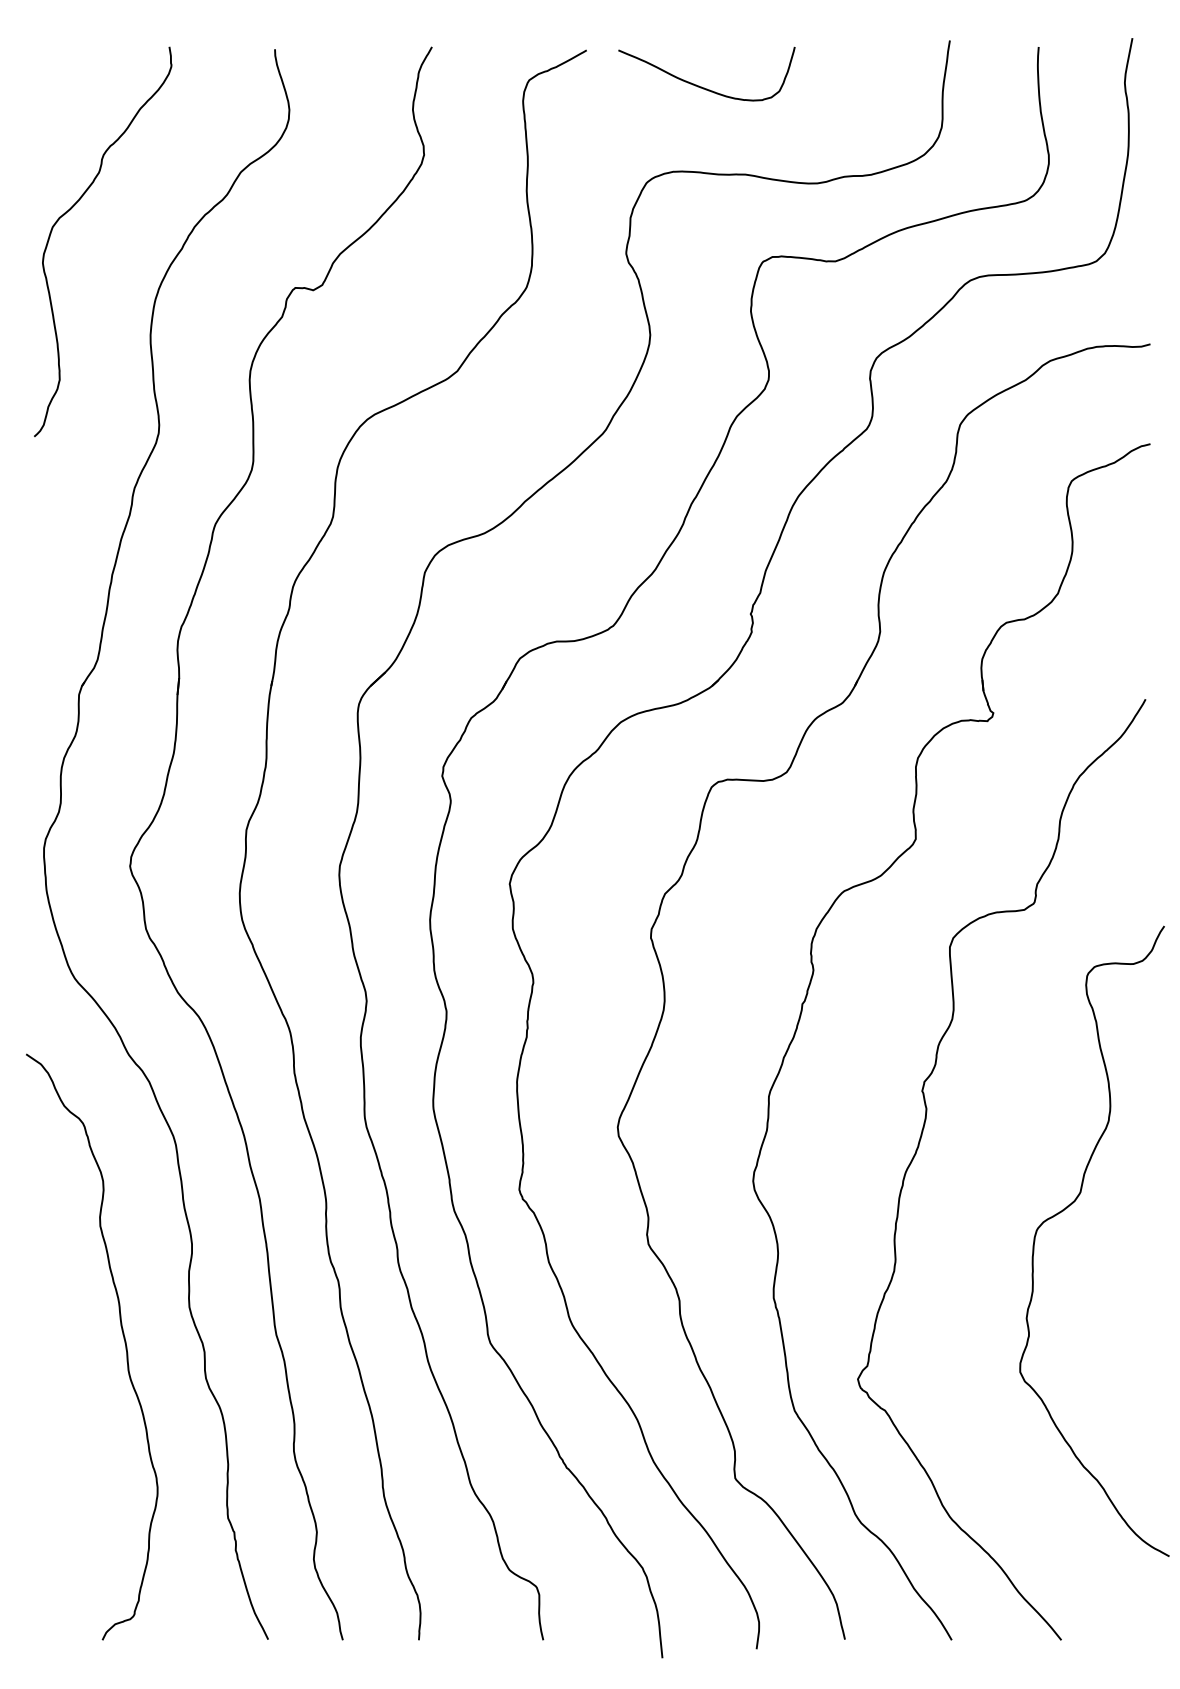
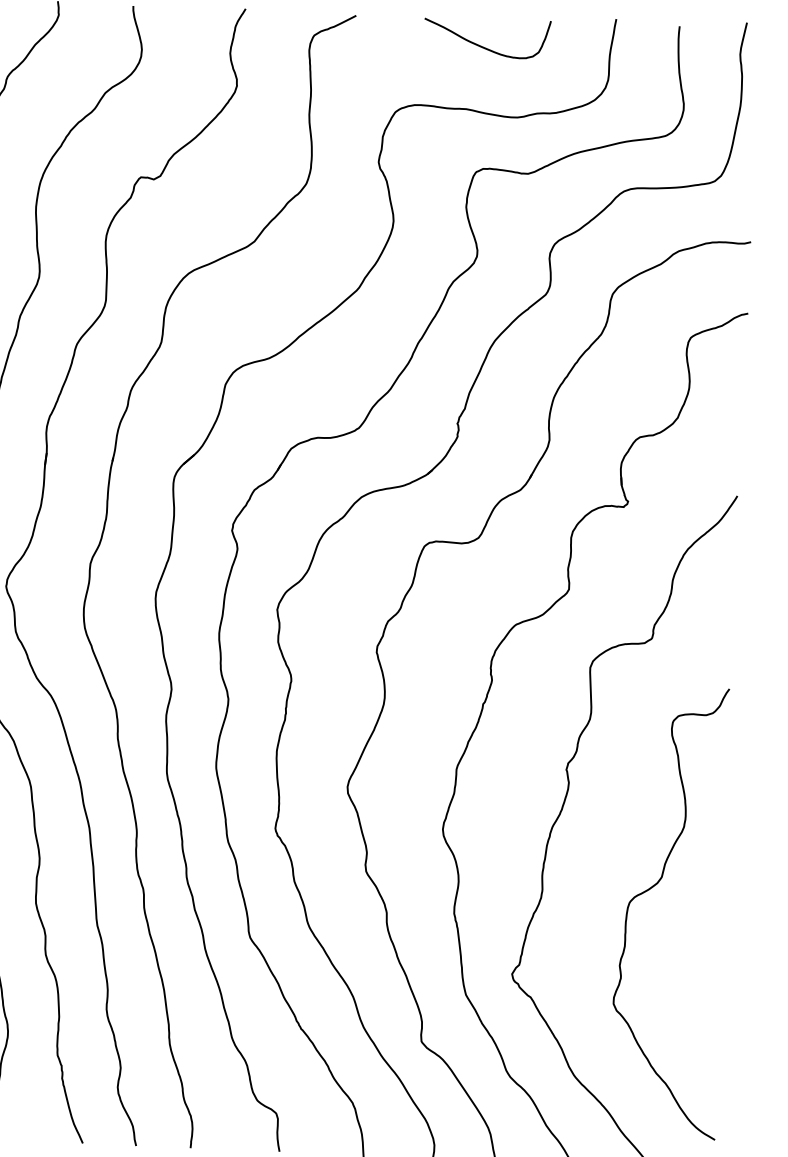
curve: (699, 85) -> (481, 45), moved
curve: (1067, 1208) -> (652, 888), moved

